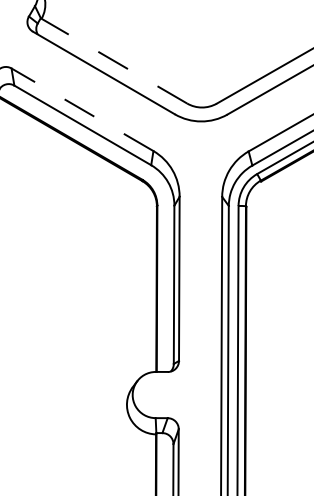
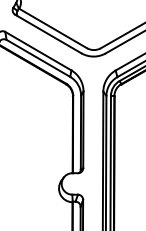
line: (112, 61) -> (52, 28), dashed -> solid
line: (80, 108) -> (37, 50), dashed -> solid

